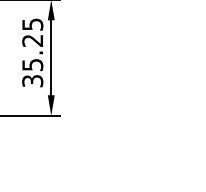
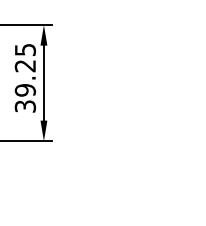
text: (31, 65) -> (24, 90), 35.25 -> 39.25

